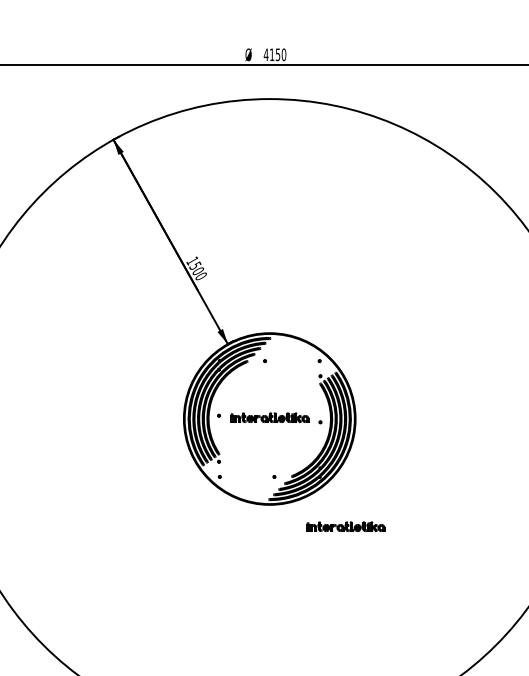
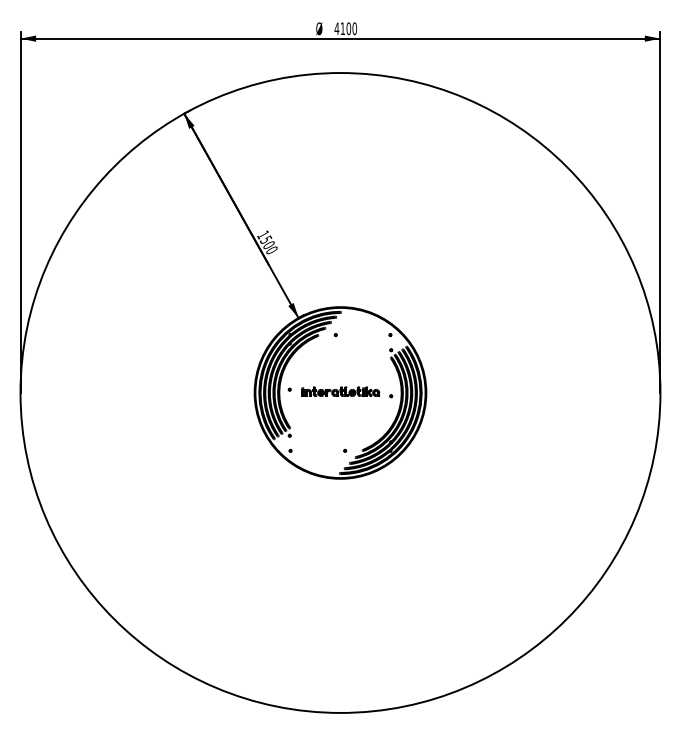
text: (277, 54) -> (348, 28), 4150 -> 4100
part: (345, 526) -> (416, 500), removed

